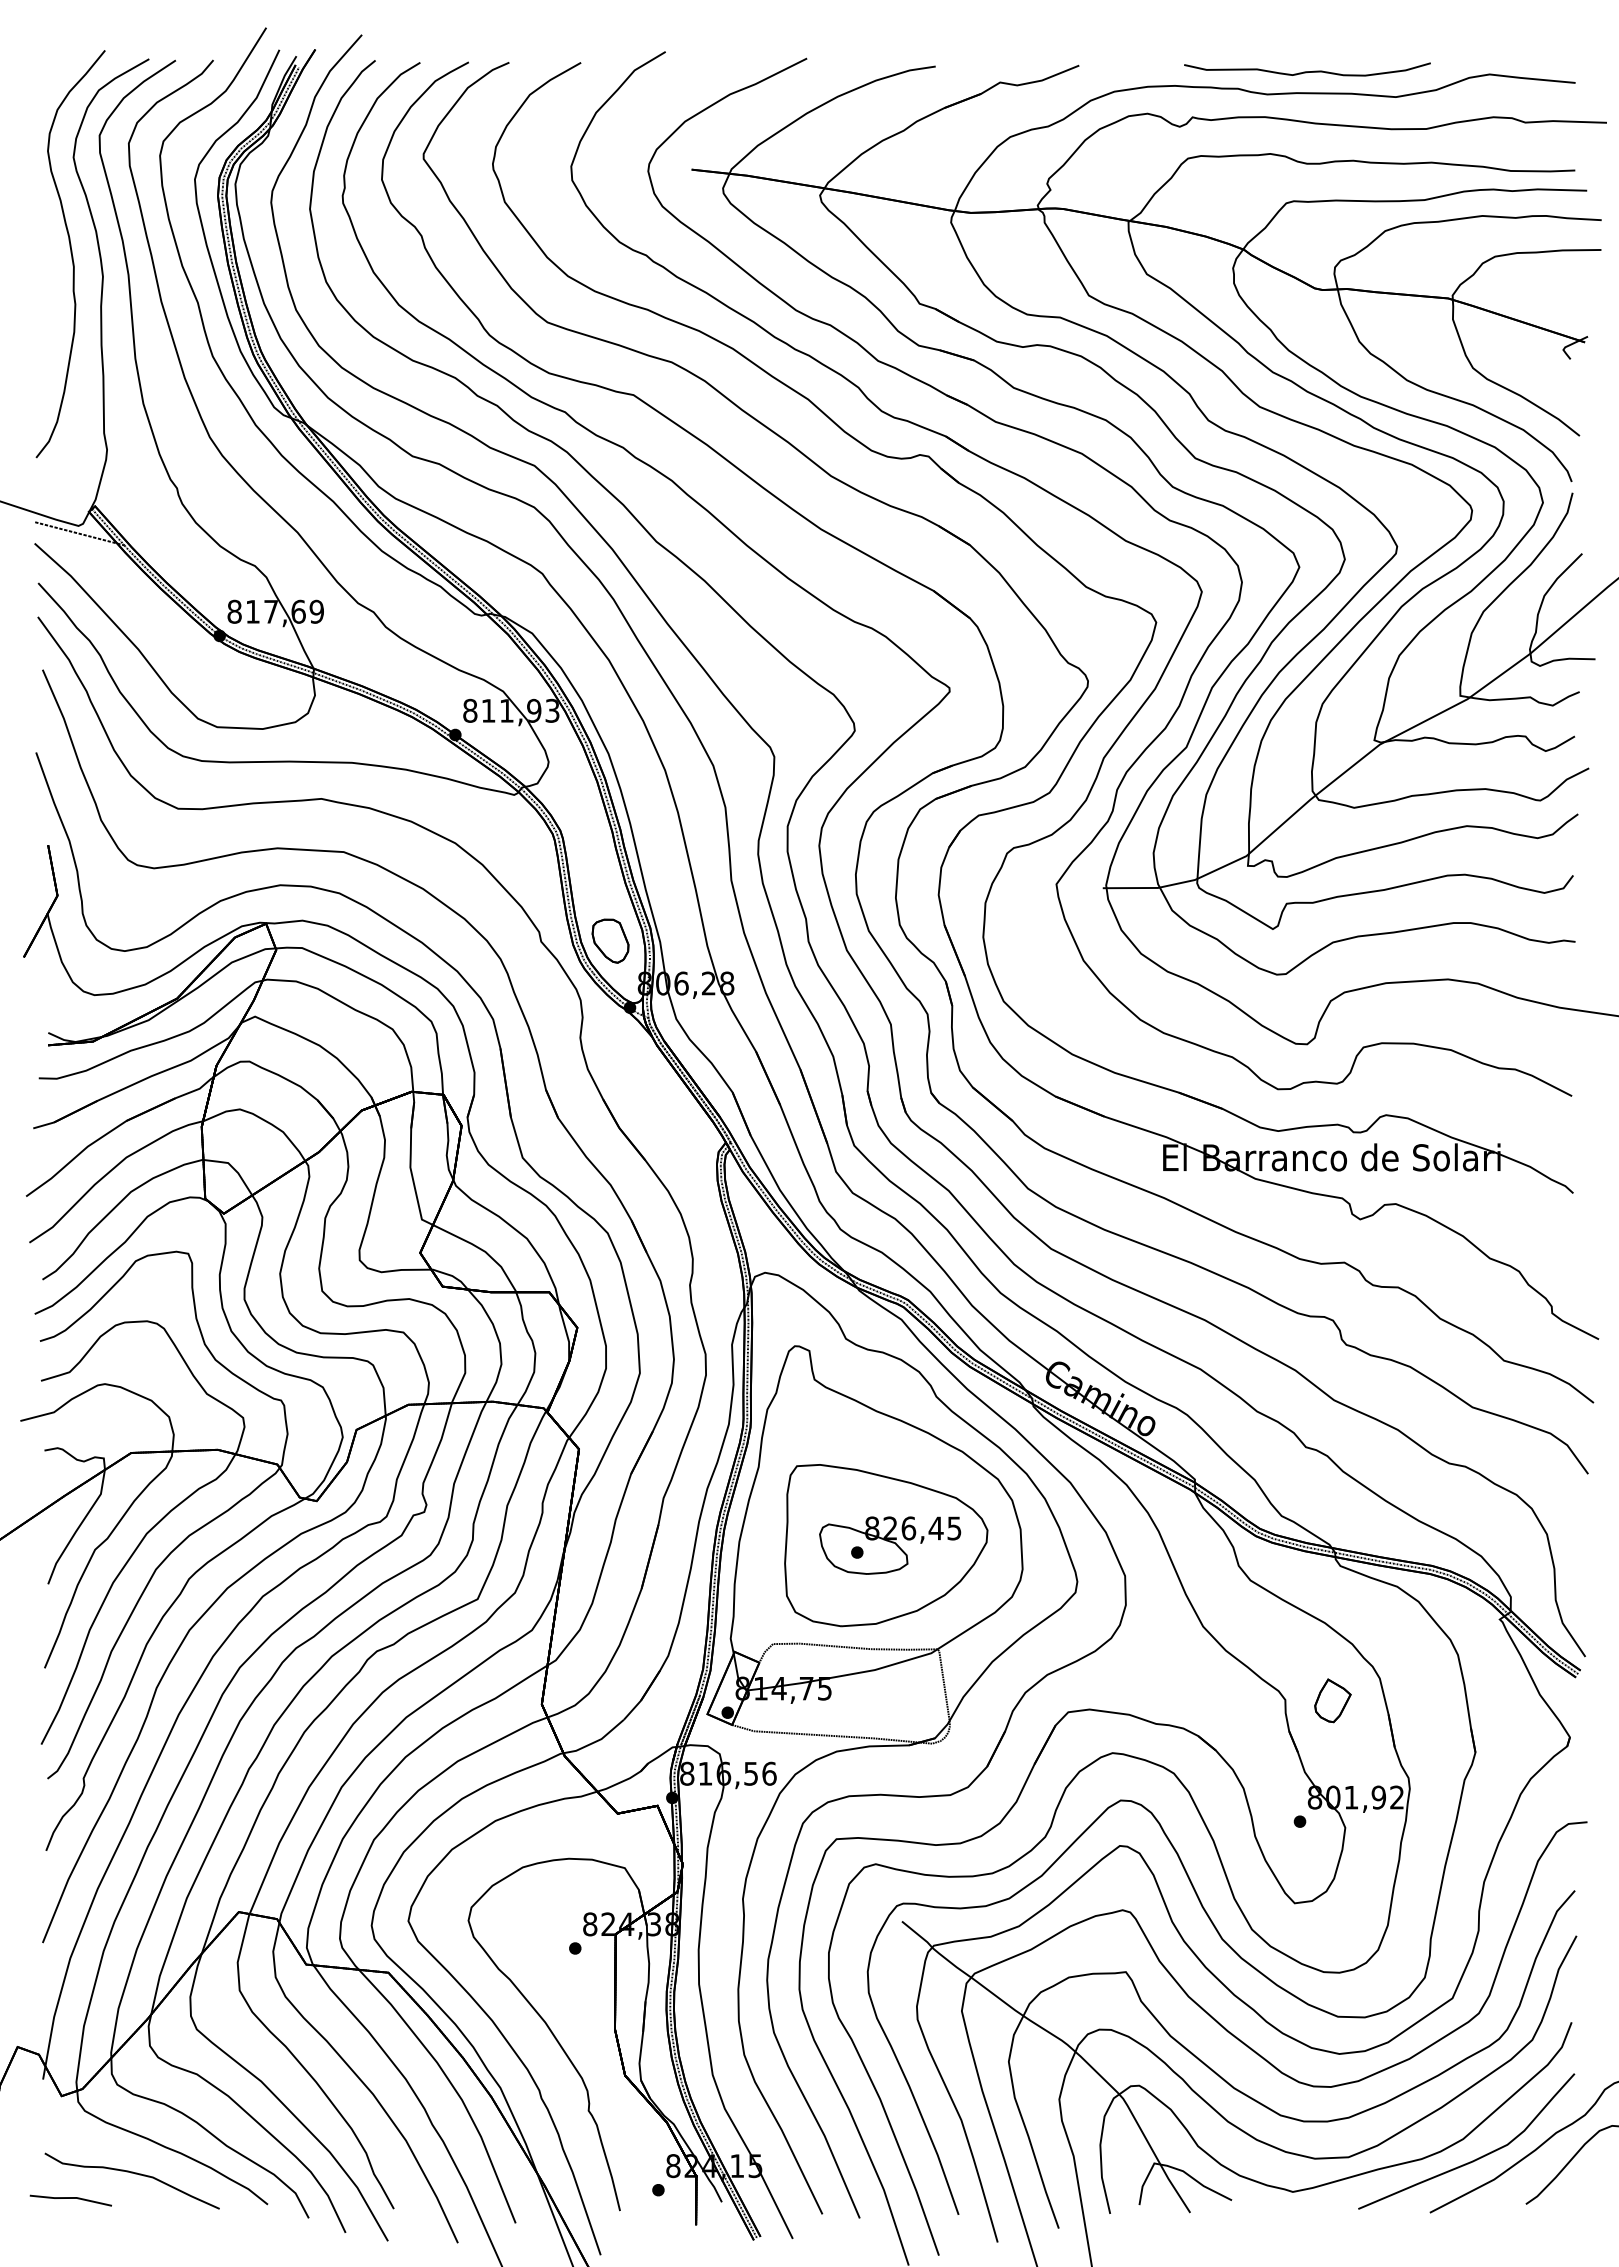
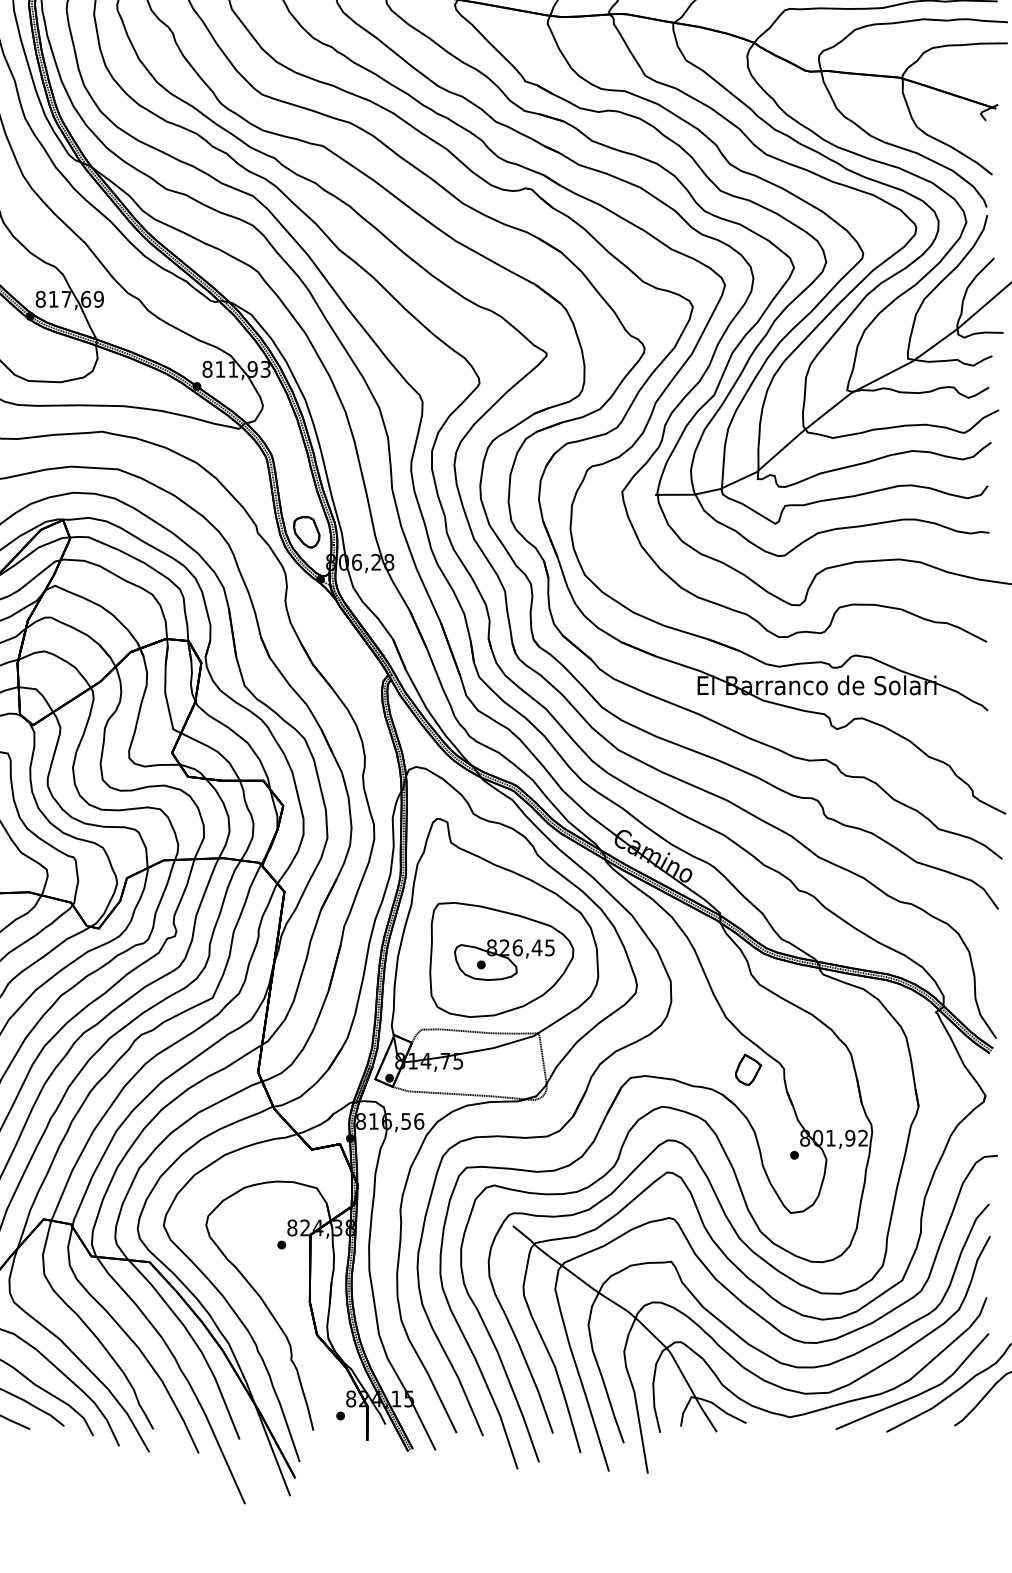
part: (1332, 1700) -> (748, 1069), moved

